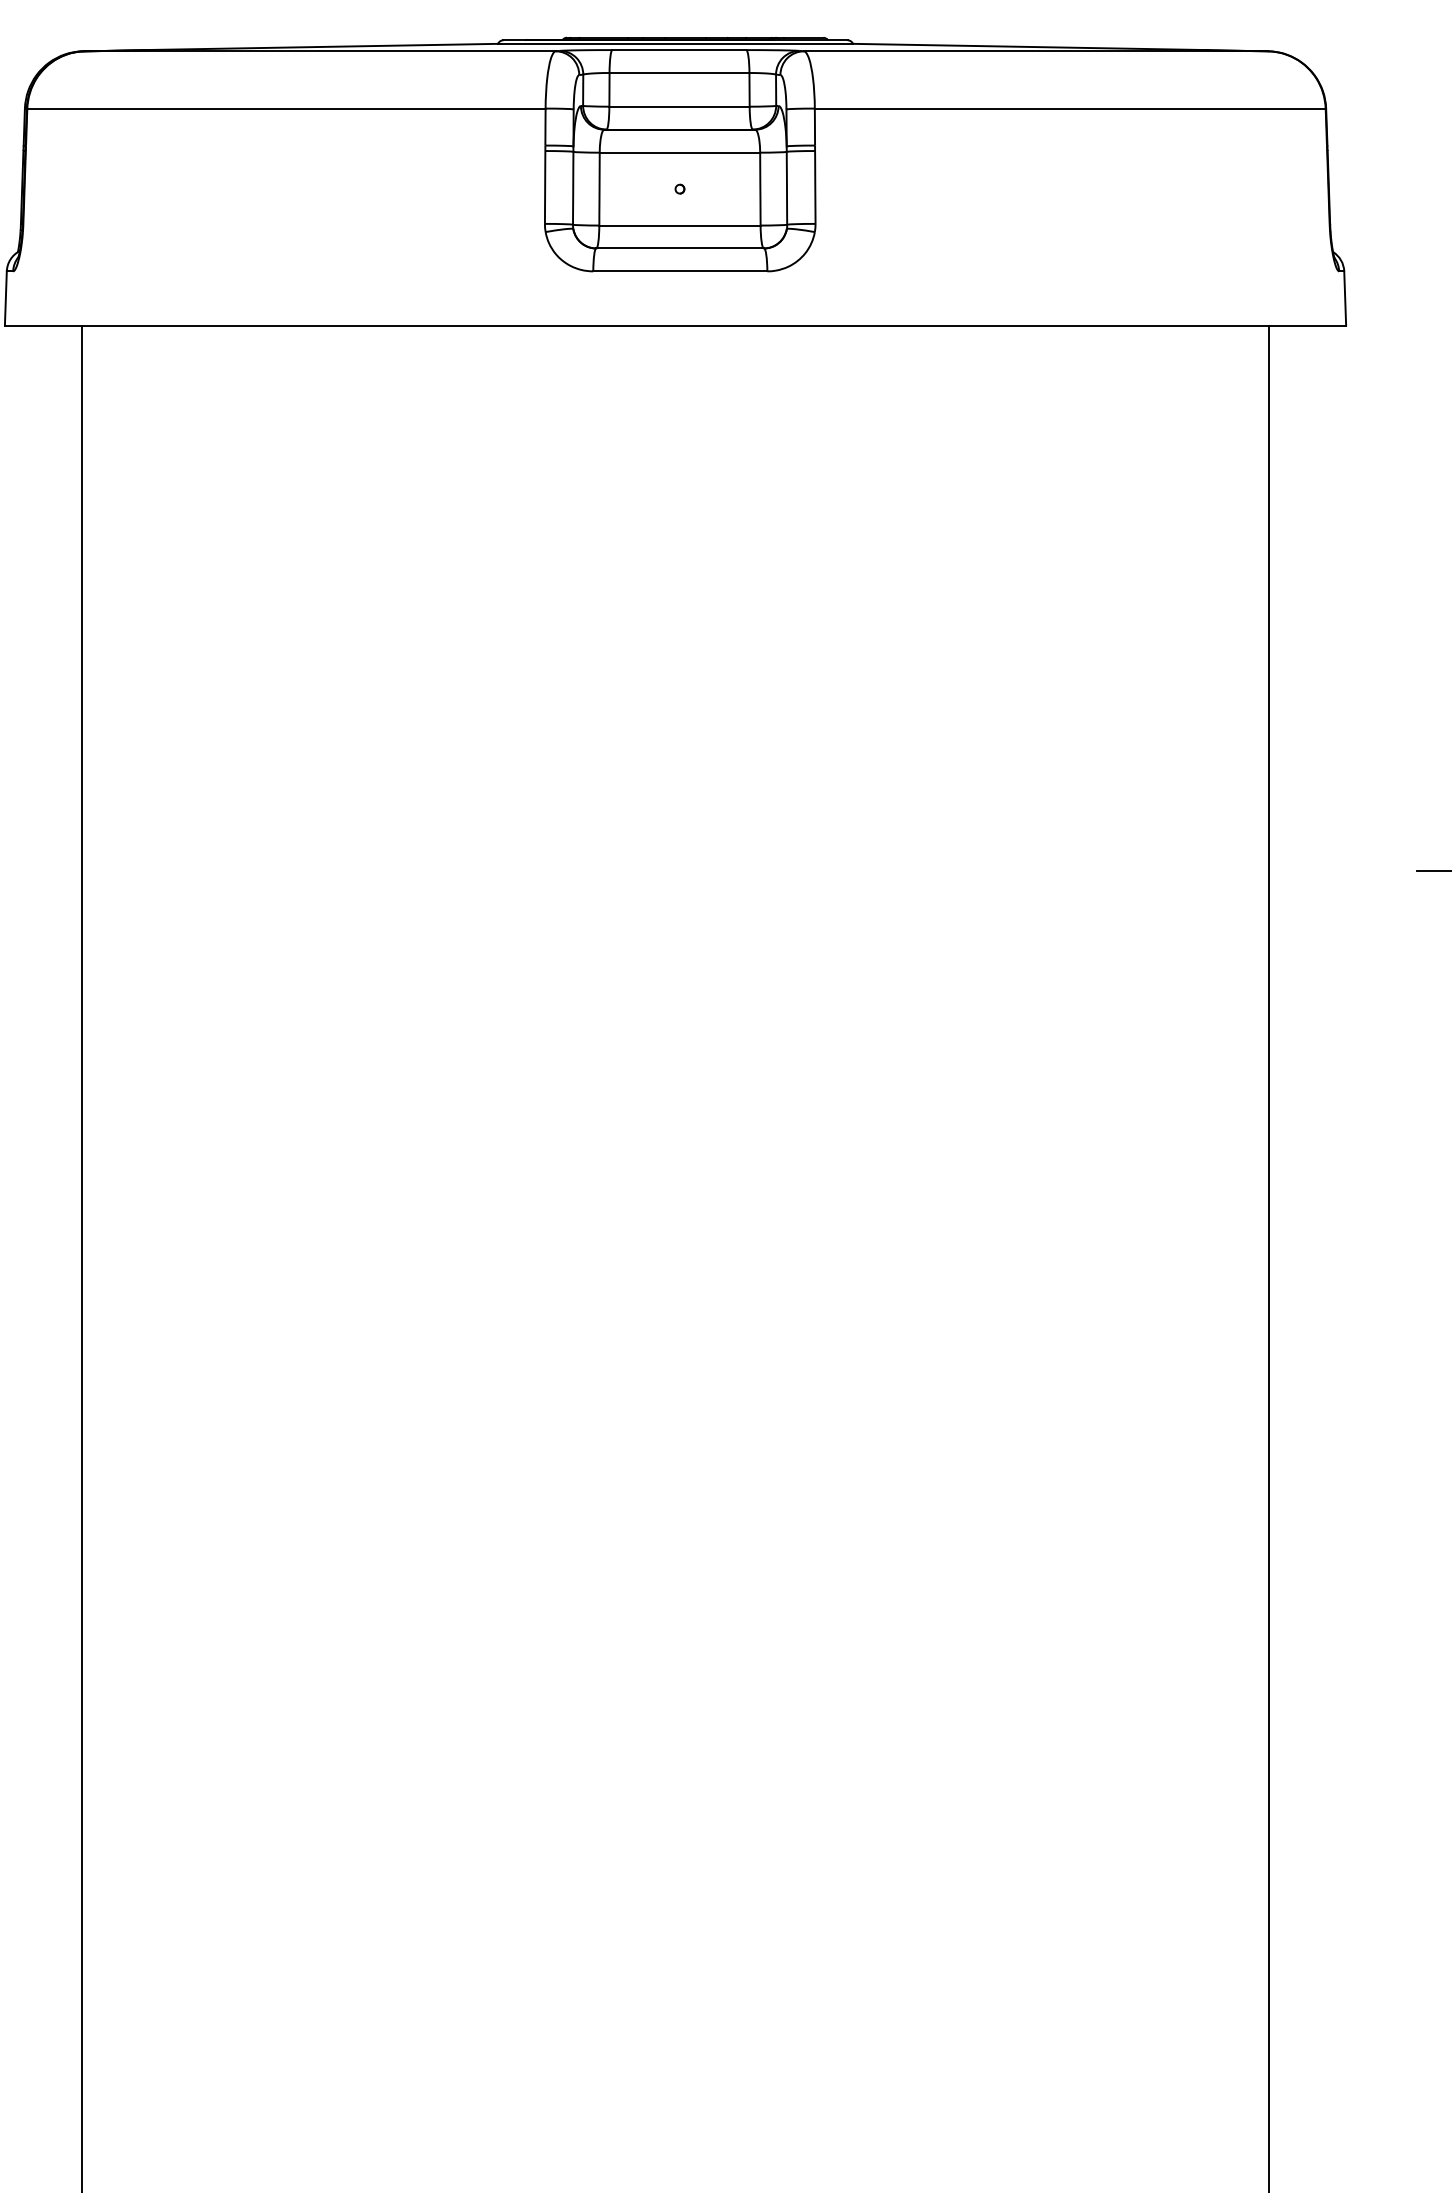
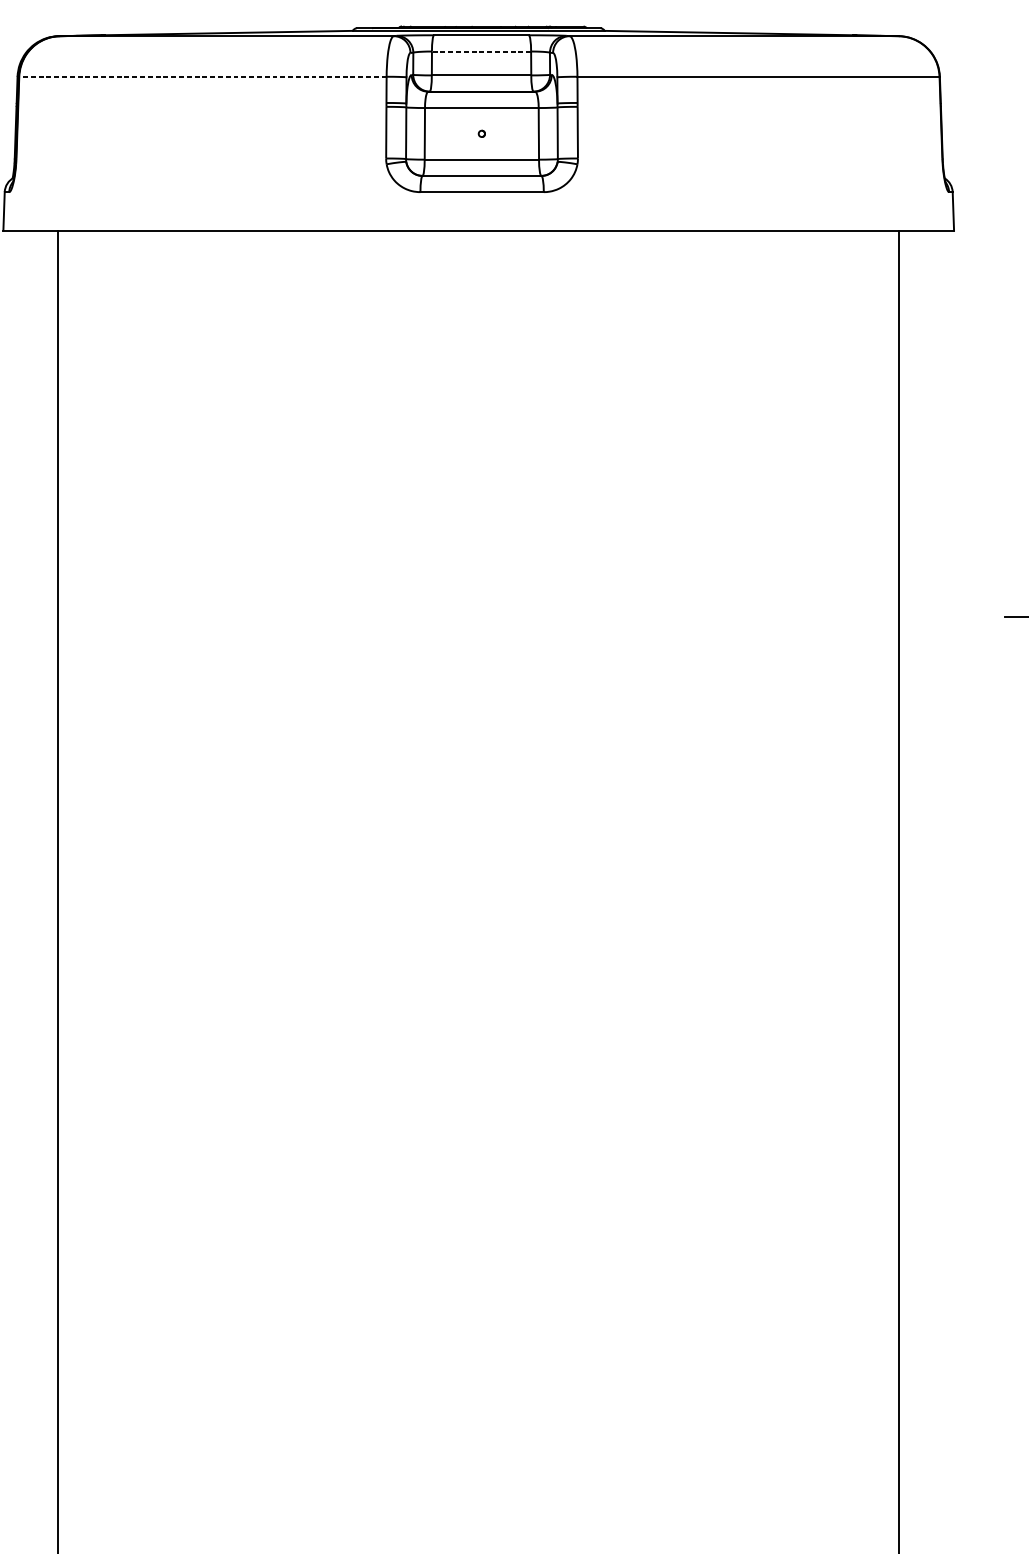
line: (679, 73) -> (481, 51), solid -> dashed
line: (285, 108) -> (202, 76), solid -> dashed

